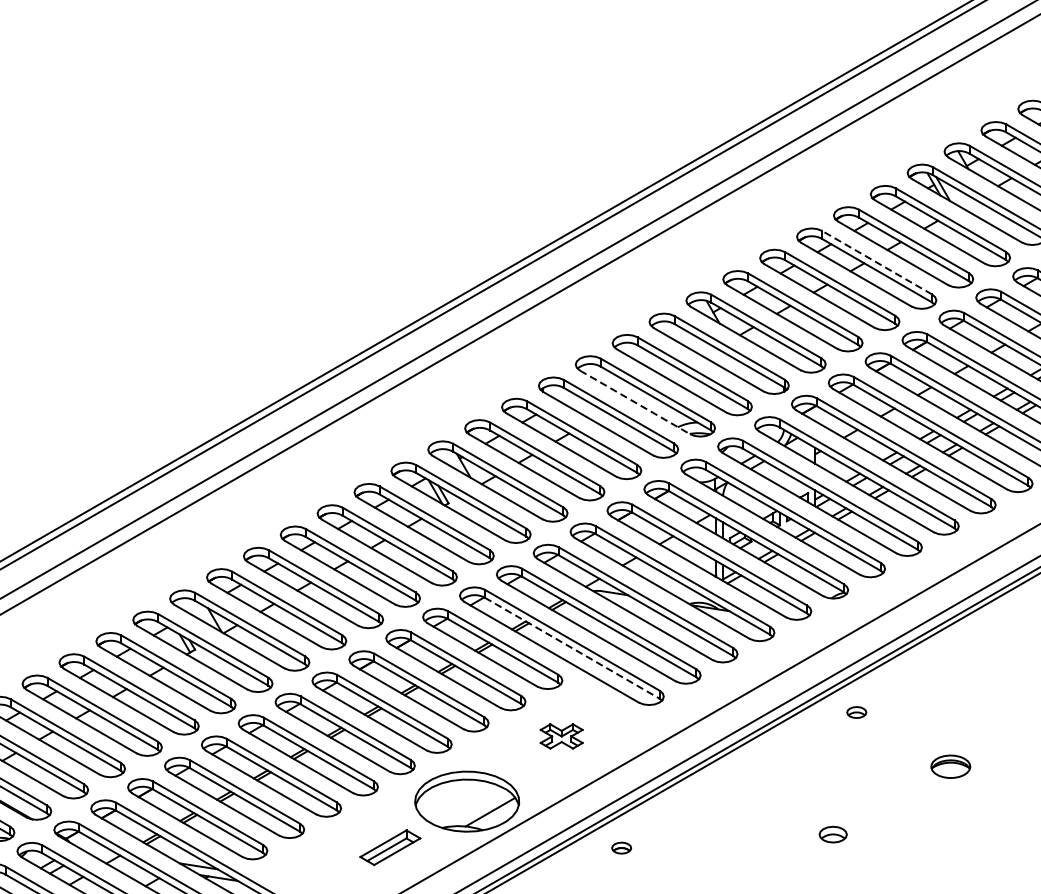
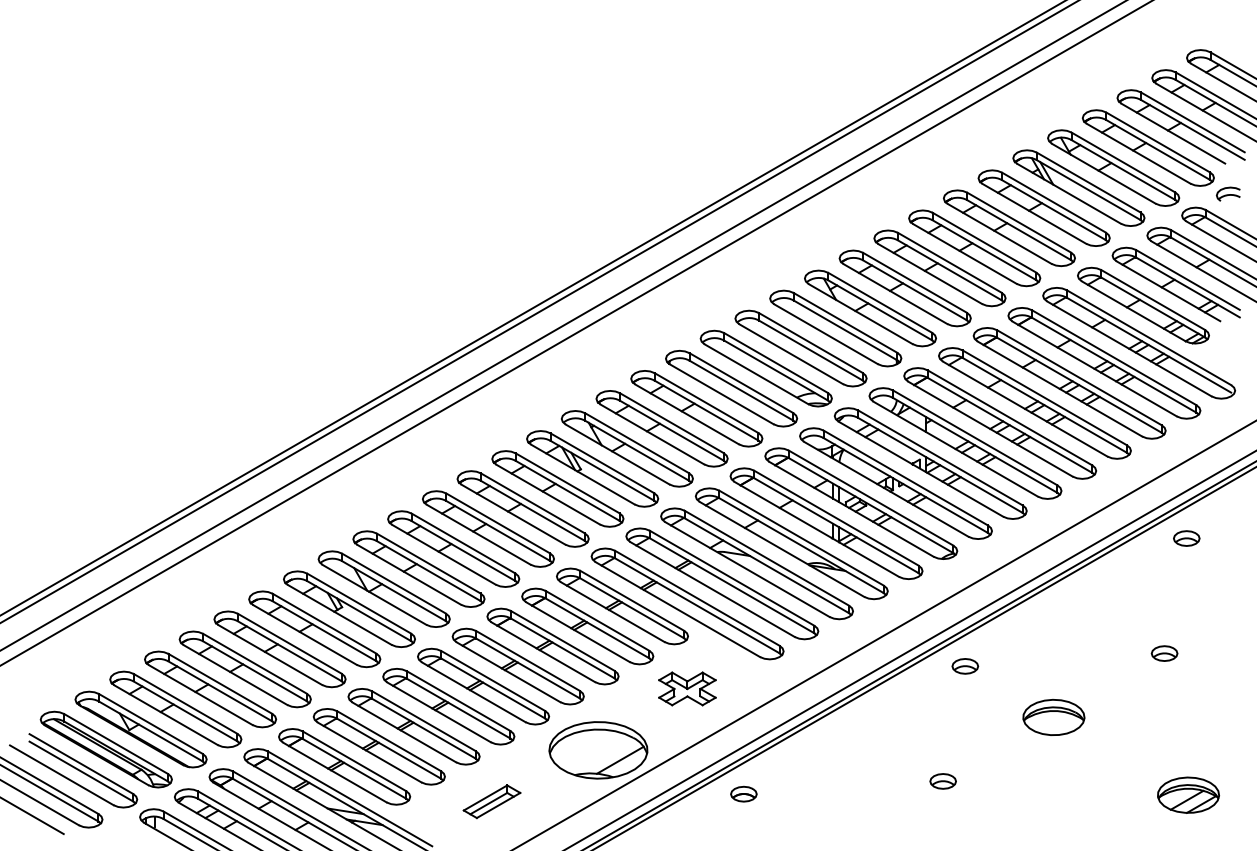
line: (877, 262) -> (984, 242), dashed -> solid
line: (635, 402) -> (756, 374), dashed -> solid
line: (572, 647) -> (697, 605), dashed -> solid
part: (856, 712) -> (965, 666), size x1.43
part: (561, 735) -> (687, 688), size x1.43
part: (950, 766) -> (1053, 717), size x1.67
part: (389, 847) -> (491, 801), moved
part: (621, 847) -> (743, 793), size x1.43

